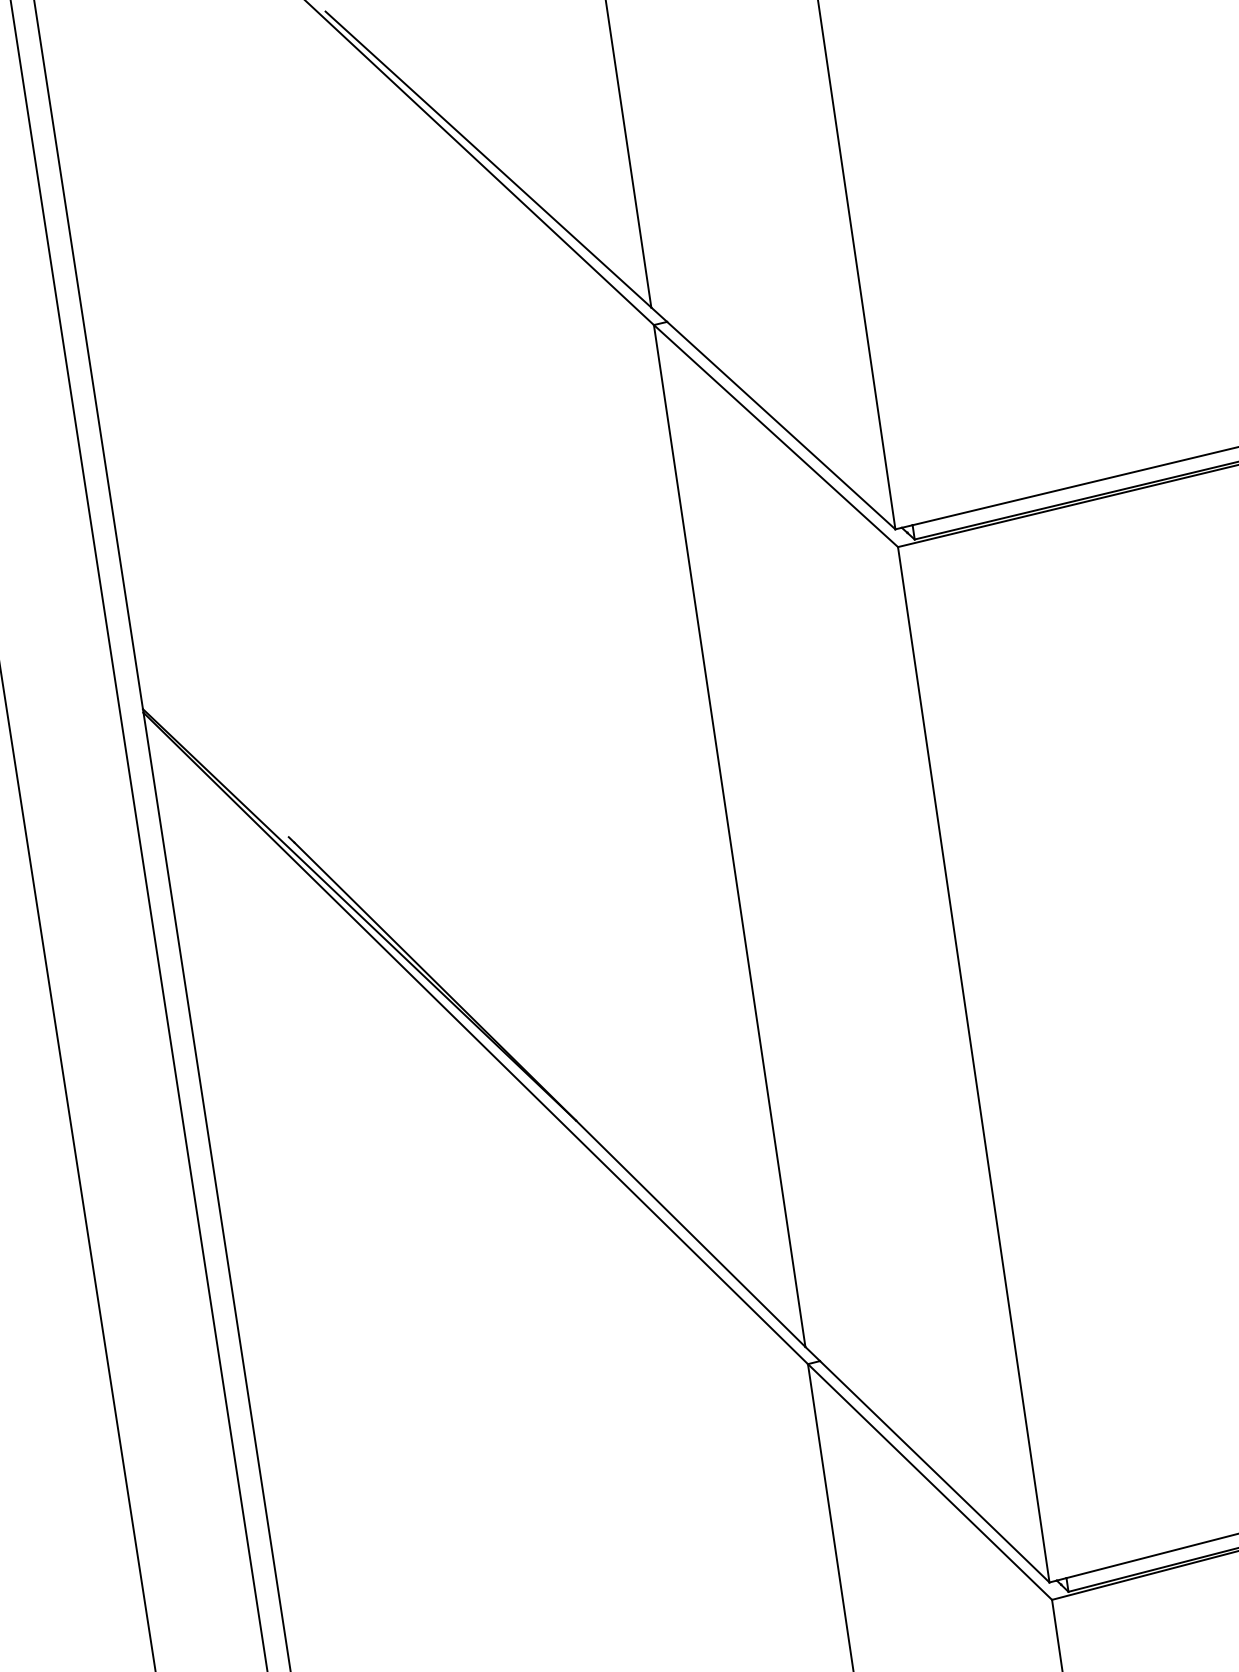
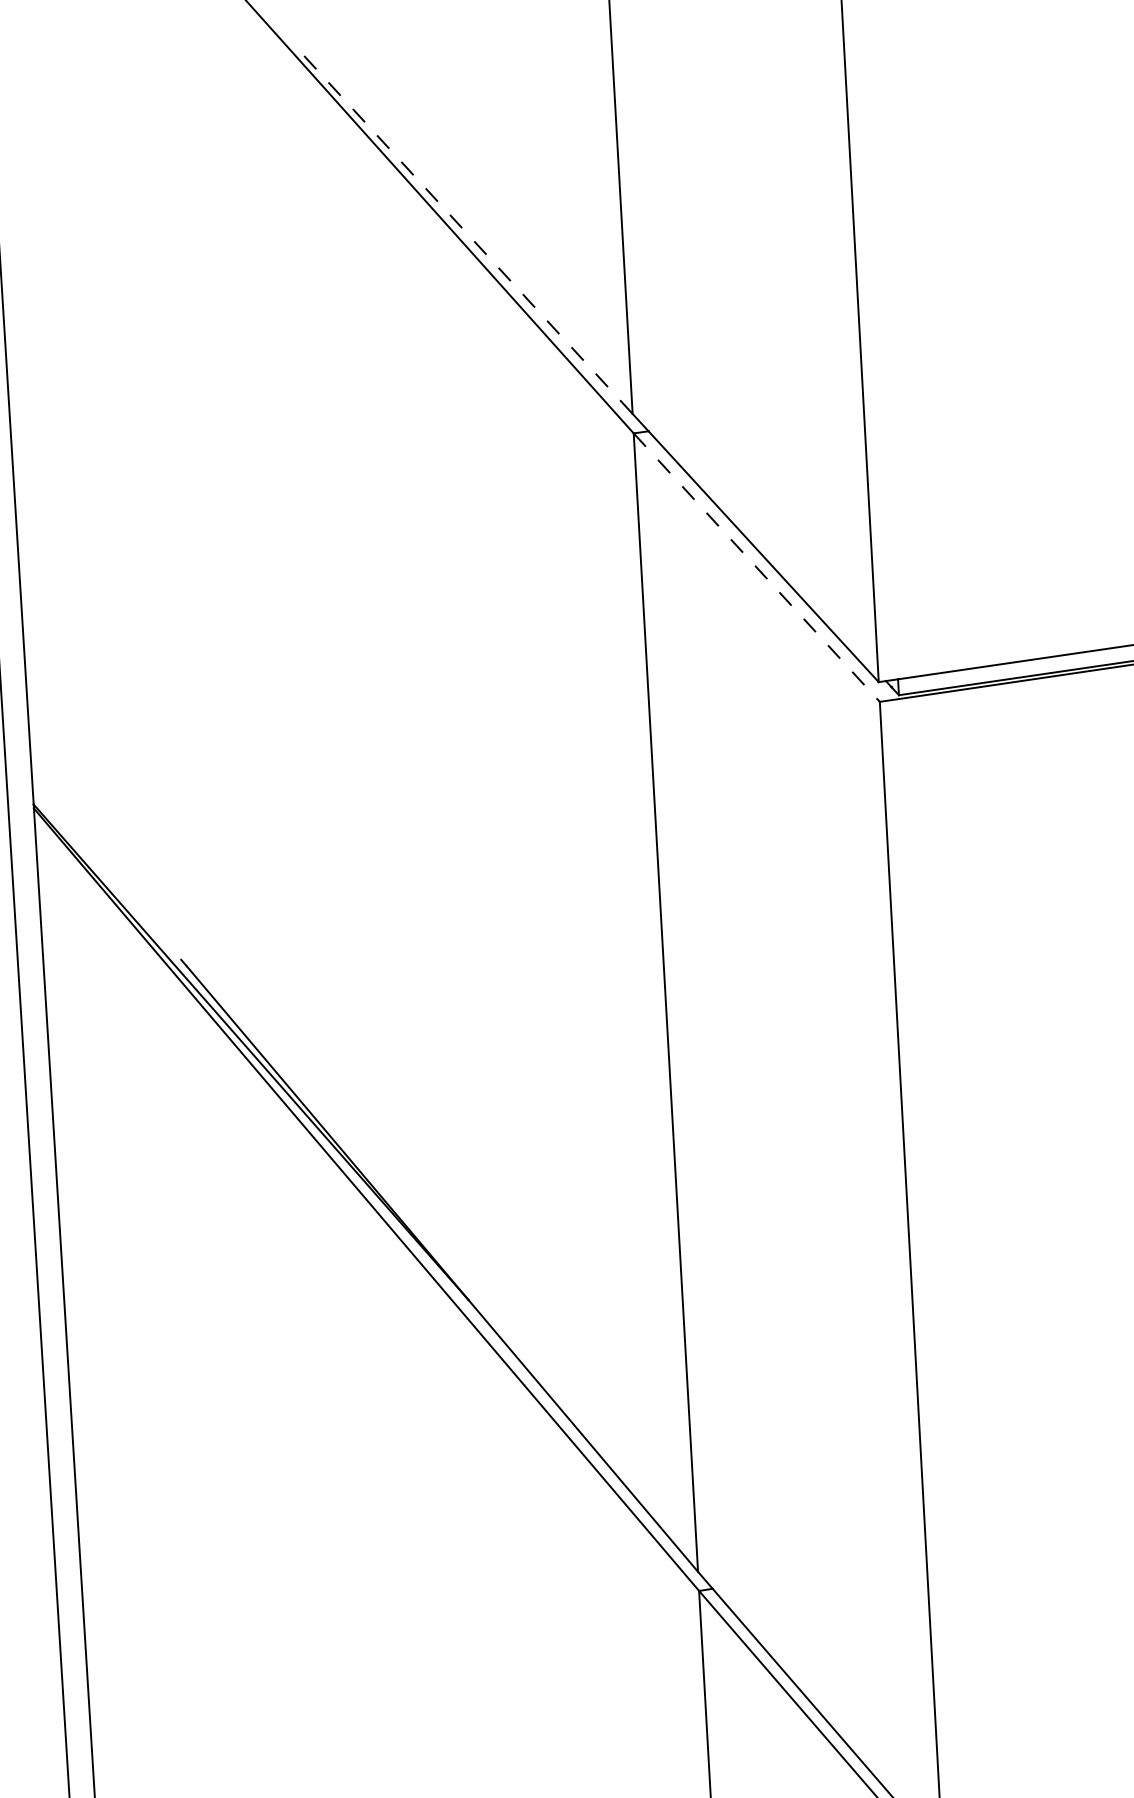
line: (488, 159) -> (468, 234), solid -> dashed
line: (775, 436) -> (756, 568), solid -> dashed

